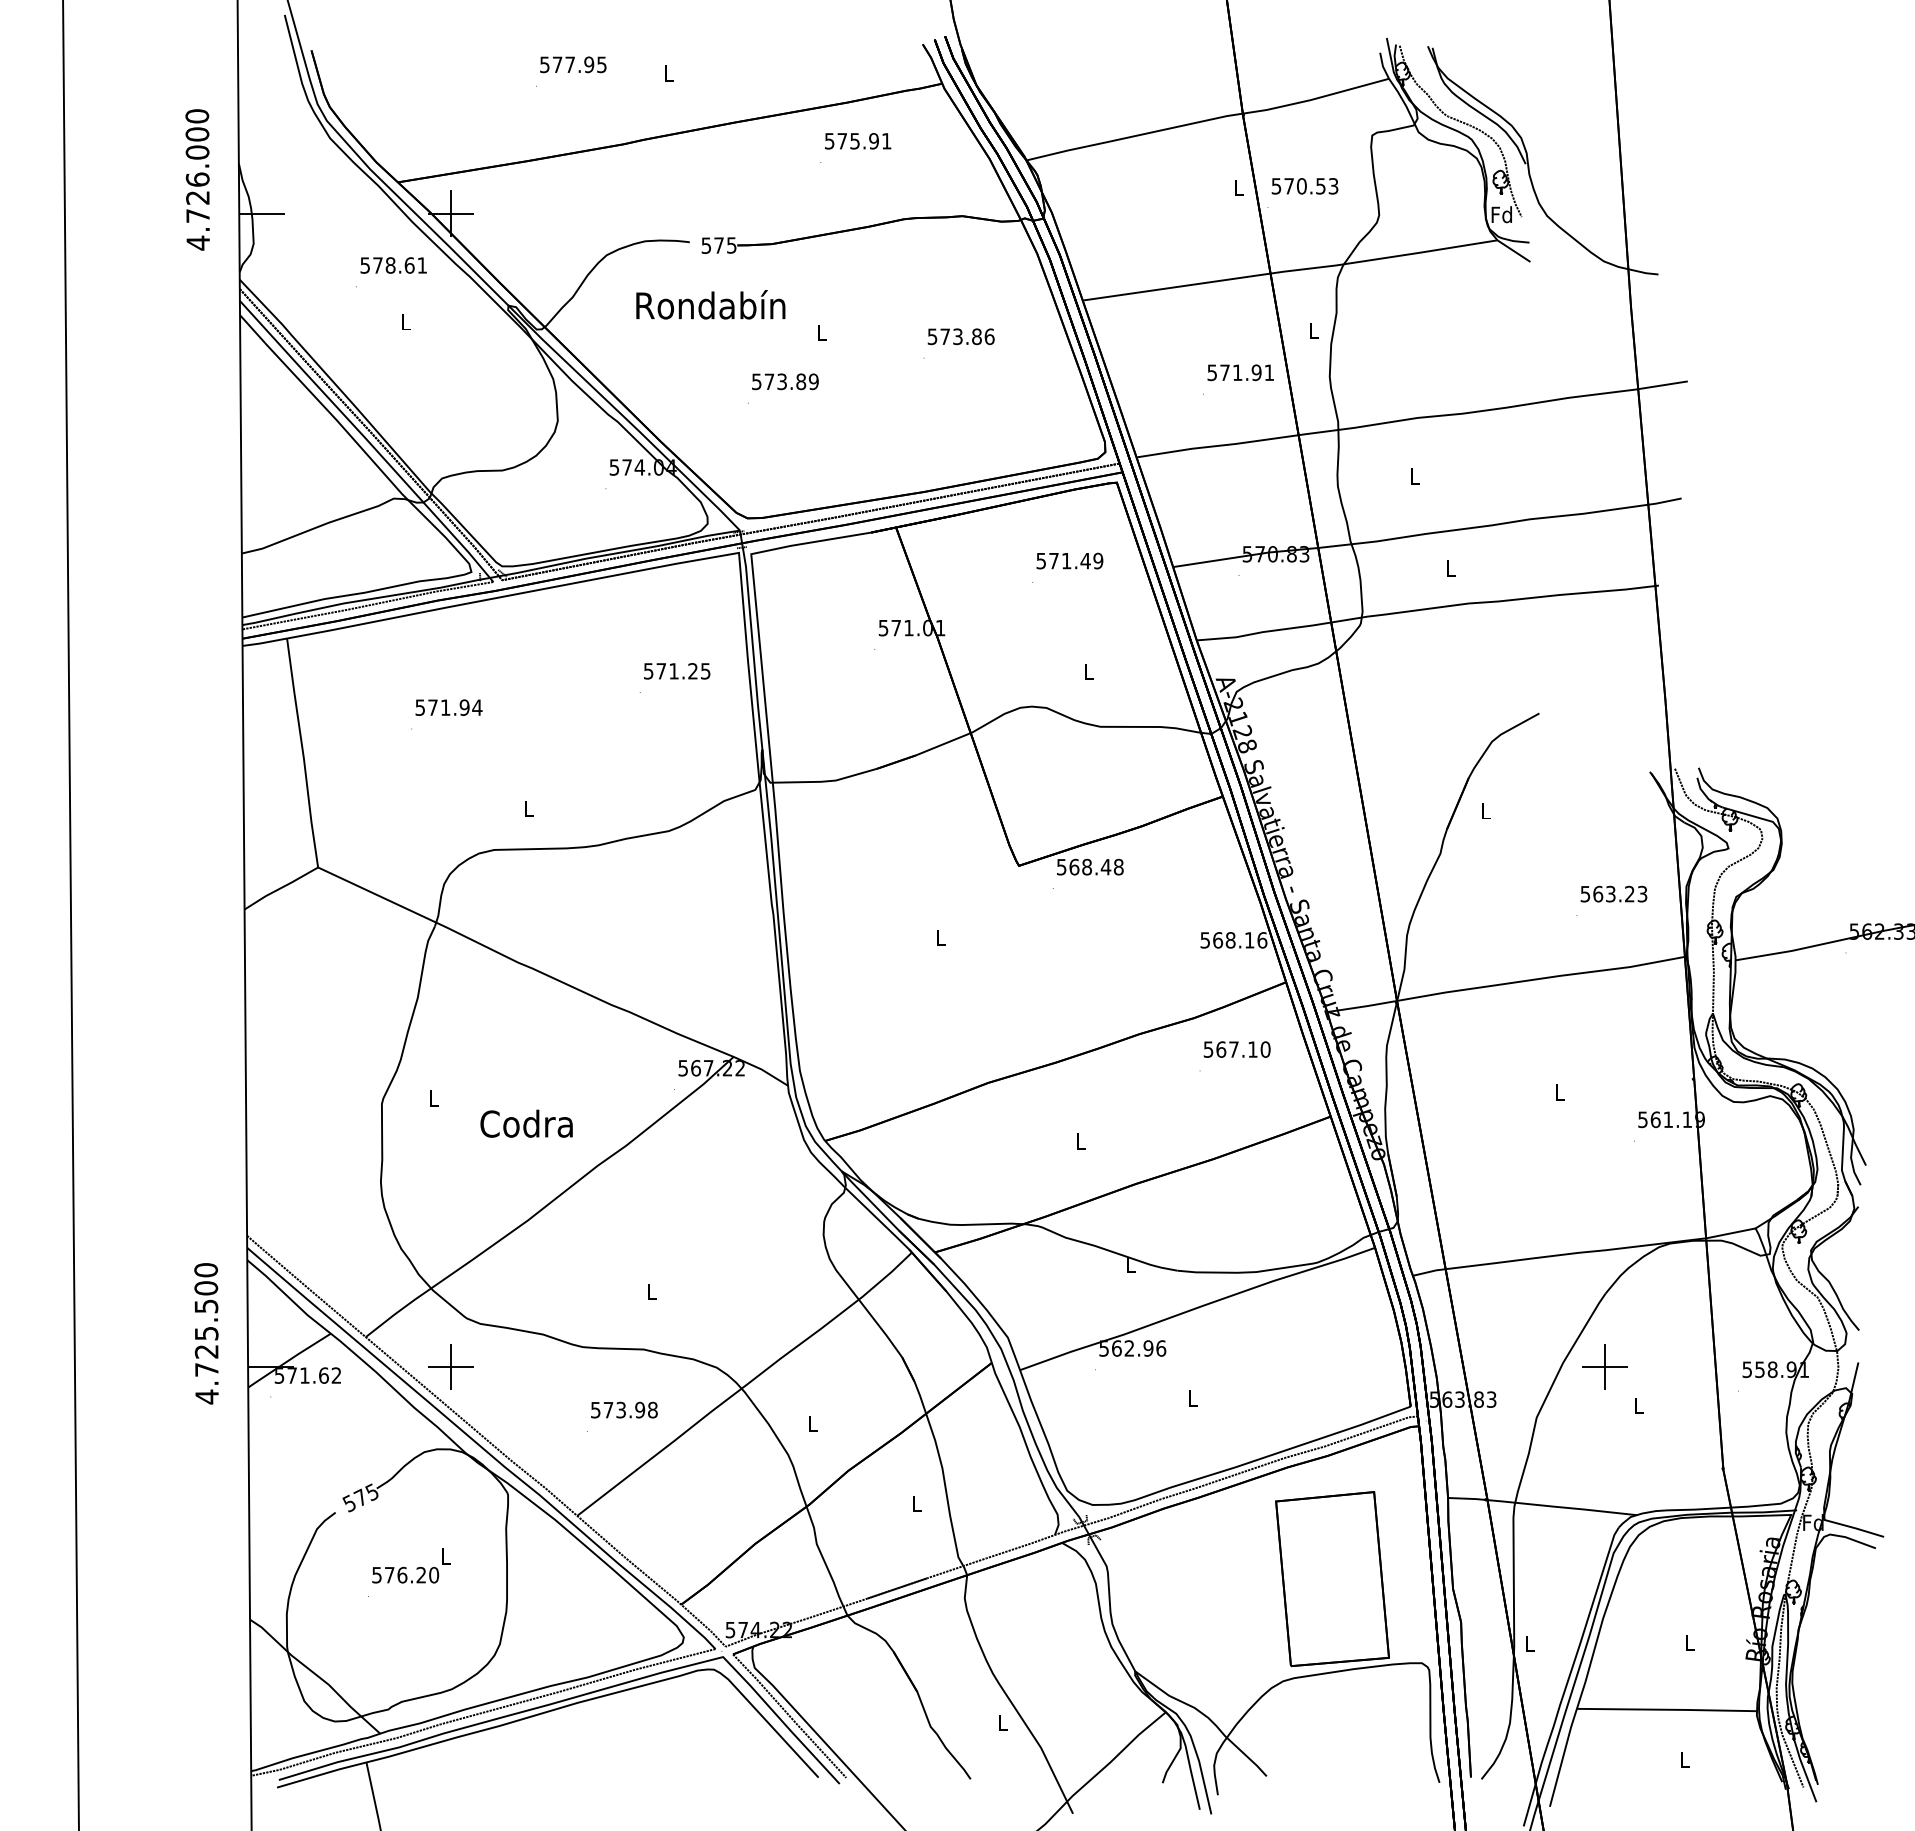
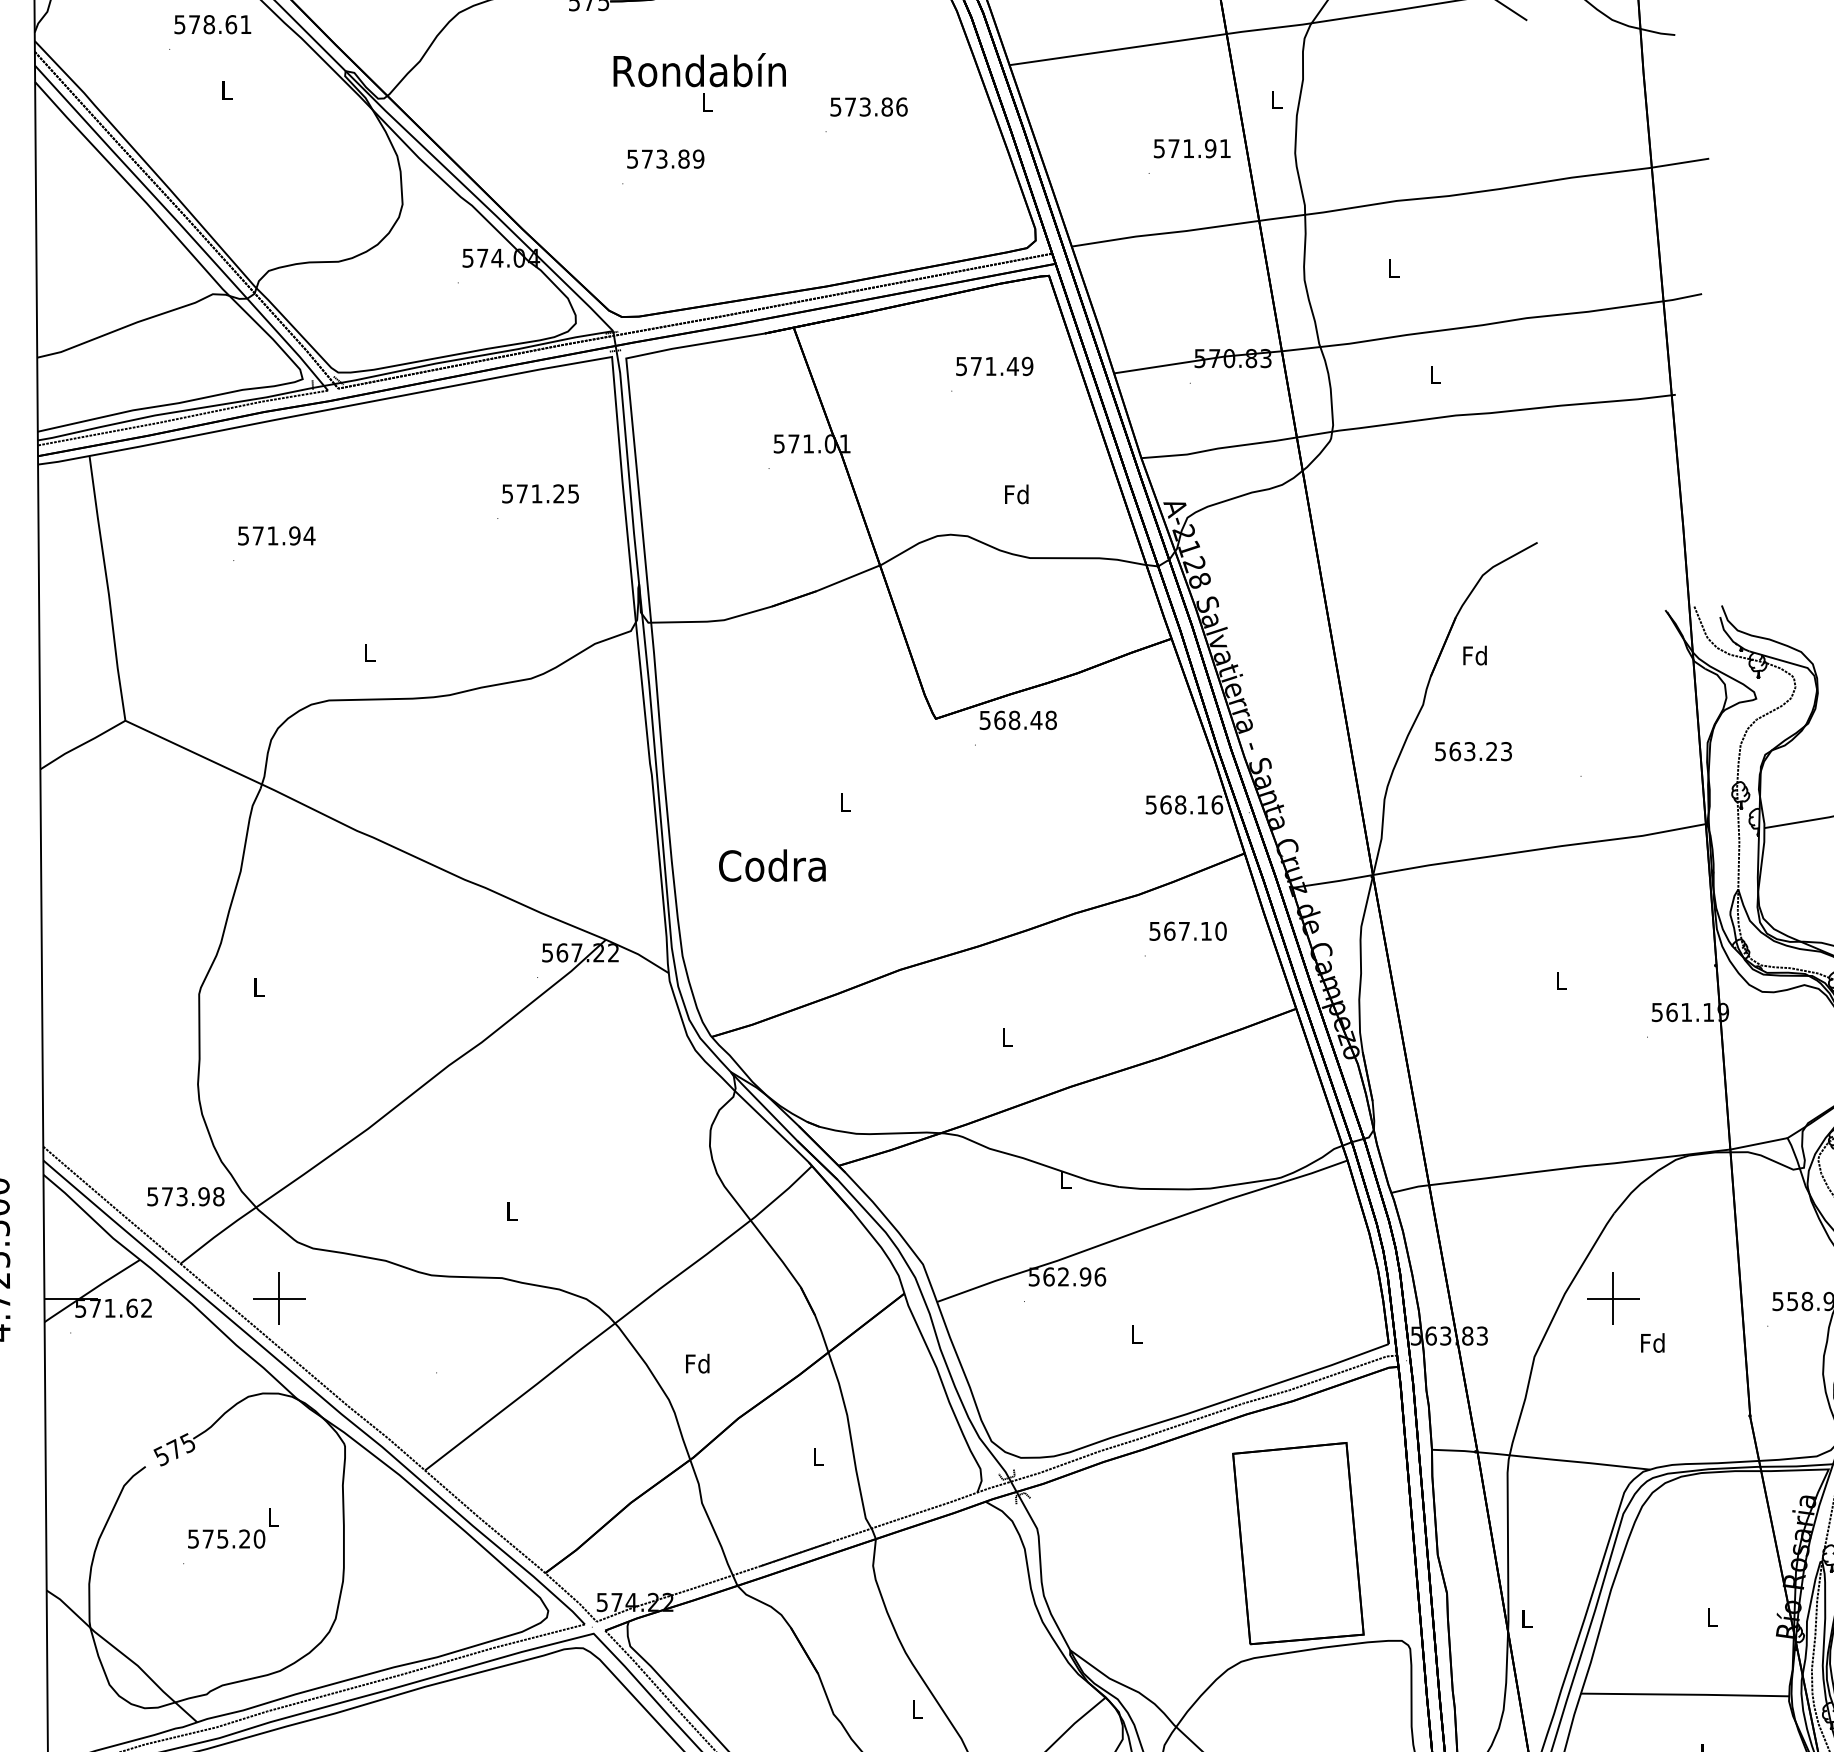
text: (710, 304) -> (699, 69), moved
text: (1088, 671) -> (1016, 494), L -> Fd
text: (1485, 810) -> (1475, 654), L -> Fd
text: (1613, 893) -> (1472, 750), moved
text: (526, 1123) -> (772, 865), moved
text: (1638, 1405) -> (1652, 1342), L -> Fd
text: (624, 1409) -> (185, 1195), moved
text: (812, 1423) -> (697, 1363), L -> Fd
text: (402, 1574) -> (222, 1538), 576.20 -> 575.20

